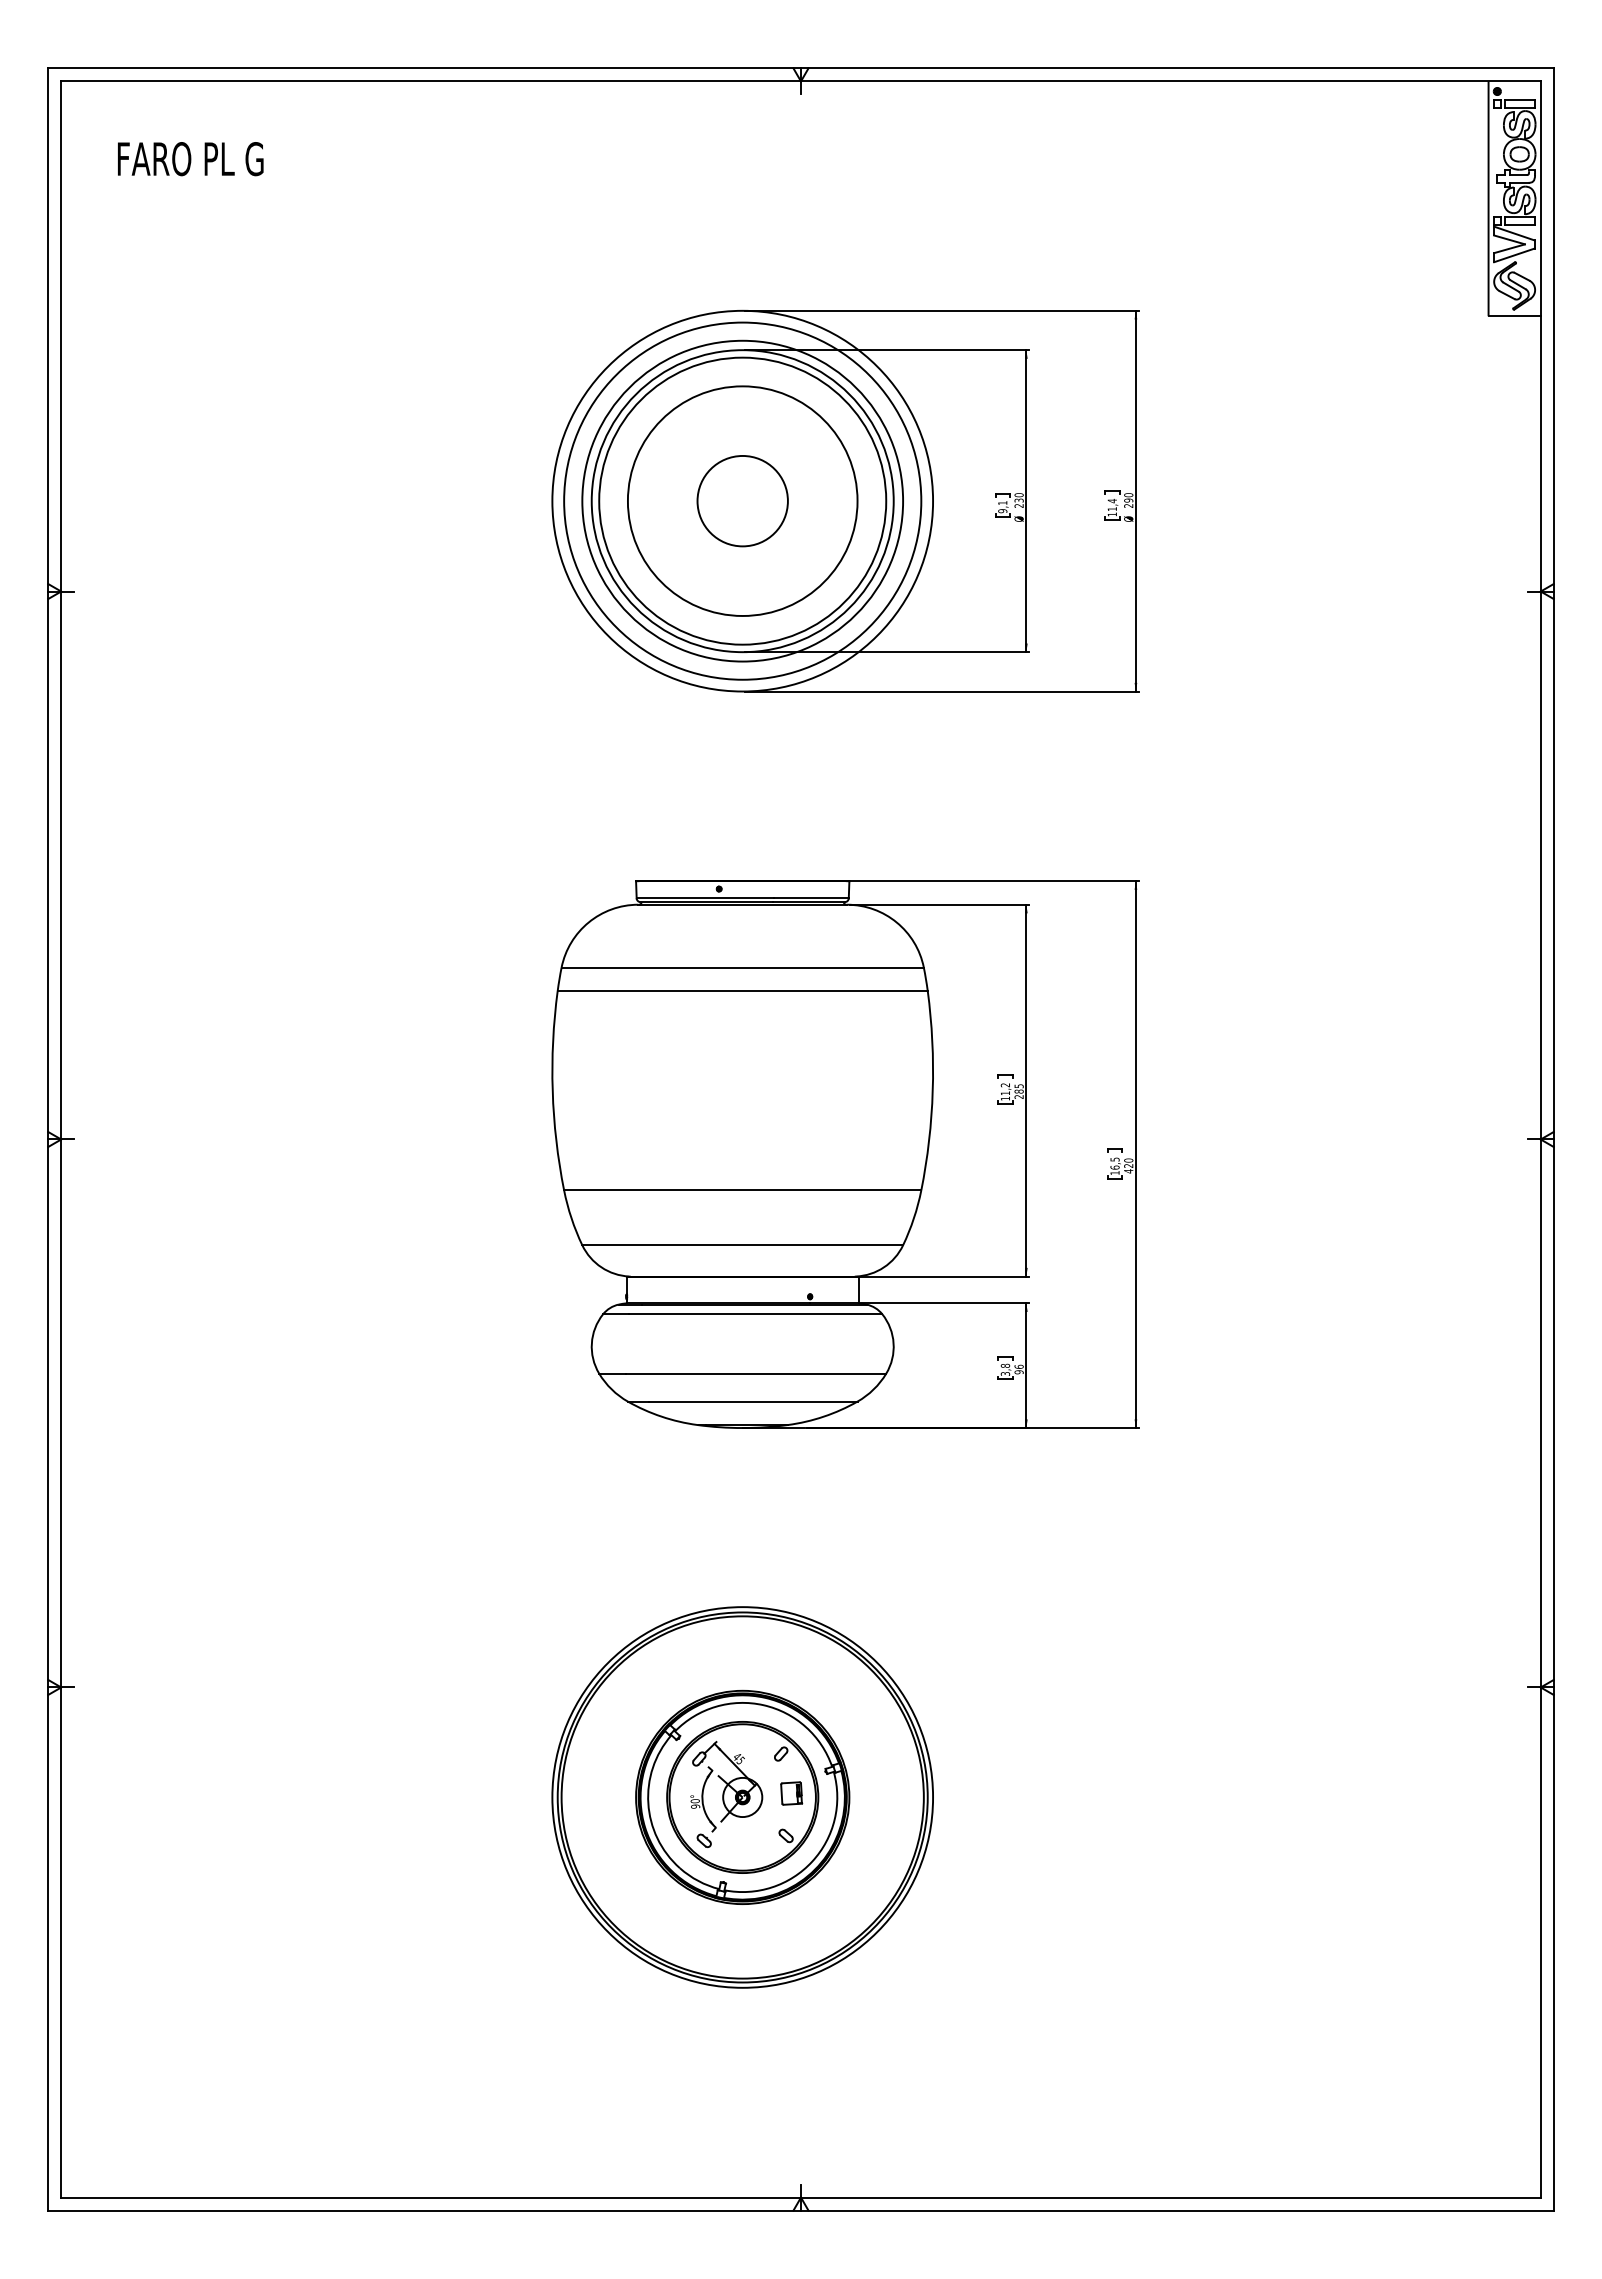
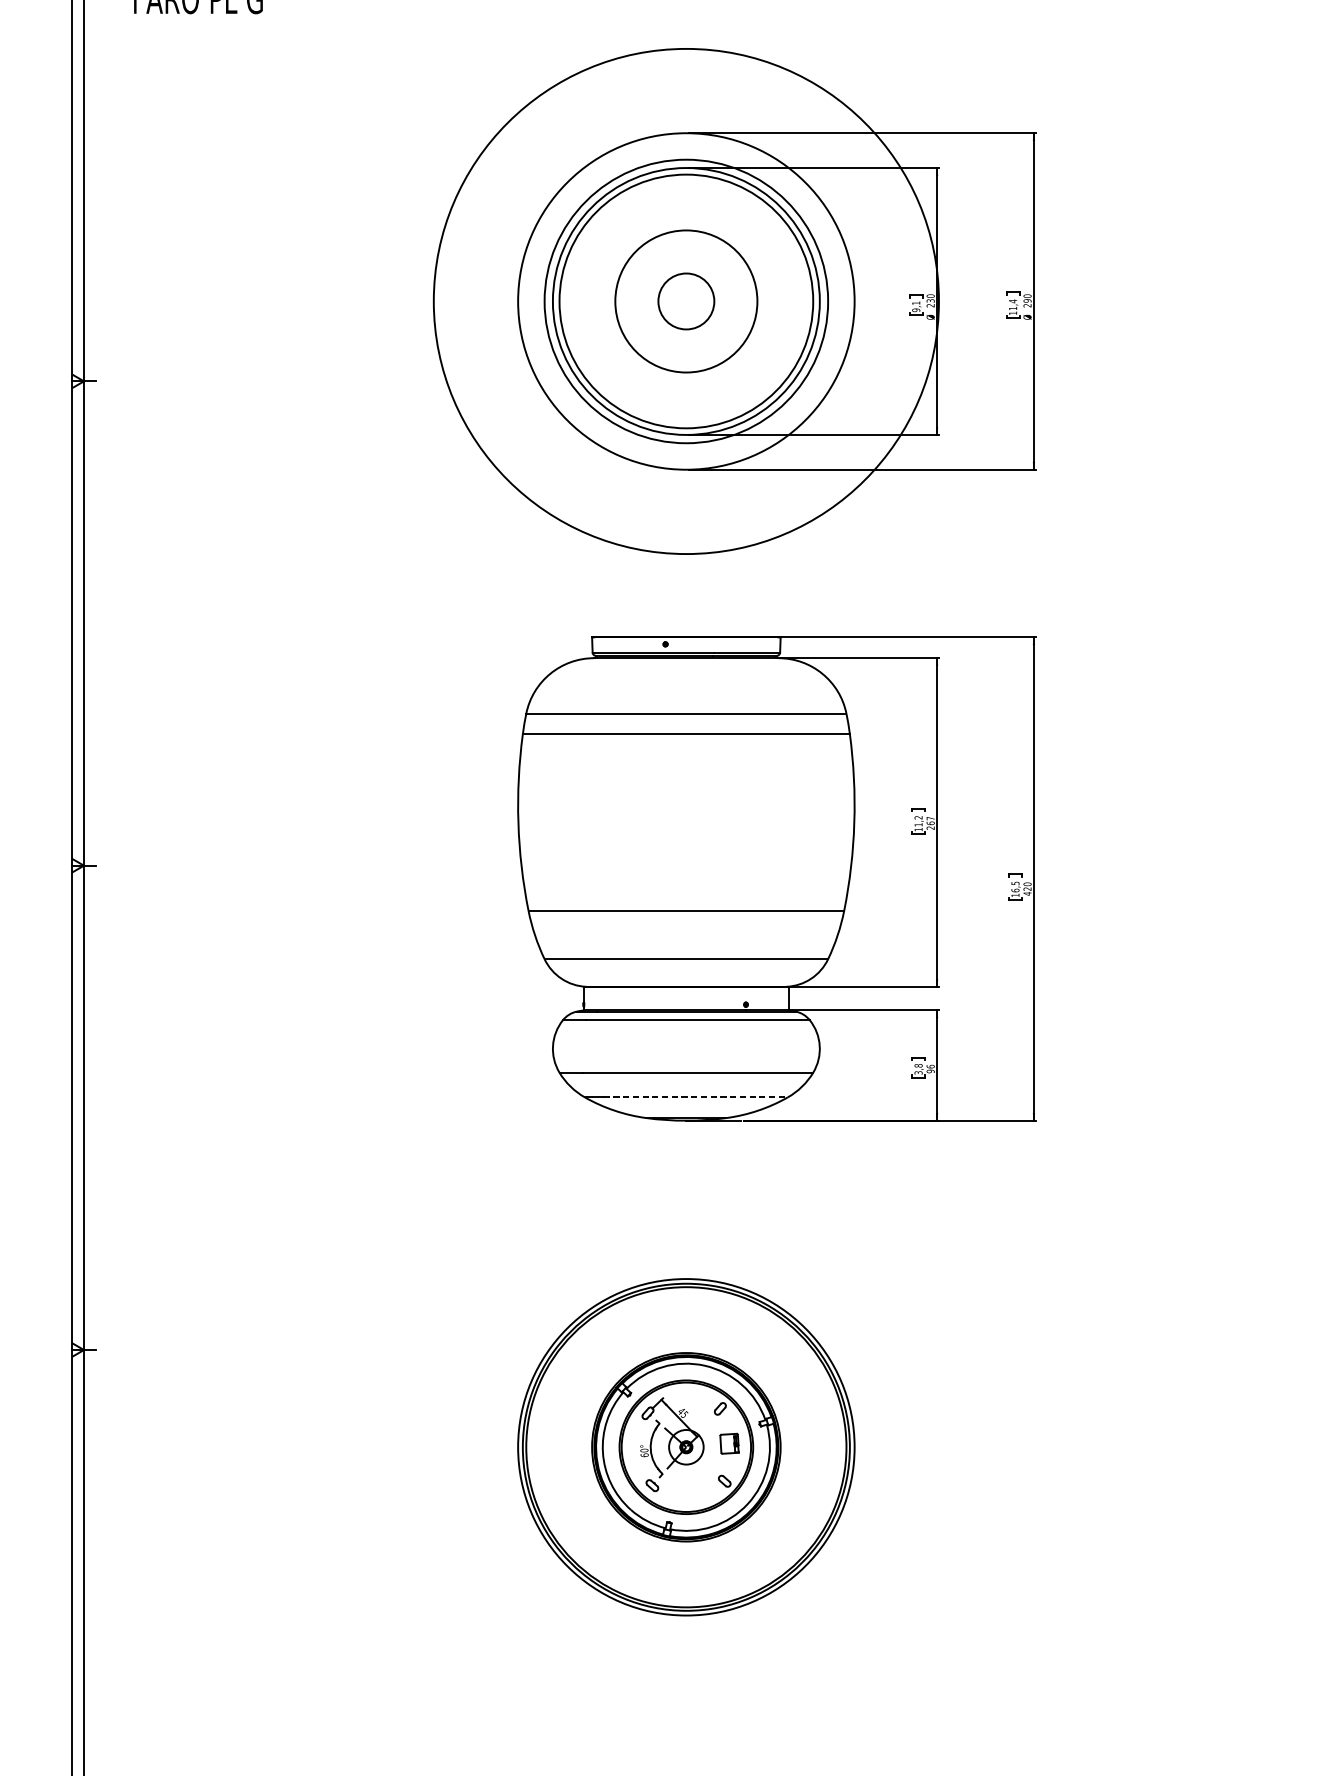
circle: (742, 500) -> (686, 300), size x0.7
circle: (742, 500) -> (686, 300), size x0.7
circle: (742, 500) -> (686, 300), size x1.6
text: (1018, 1088) -> (930, 820), 285 -> 267
line: (753, 1401) -> (695, 1097), solid -> dashed
text: (695, 1806) -> (644, 1455), 90° -> 60°

